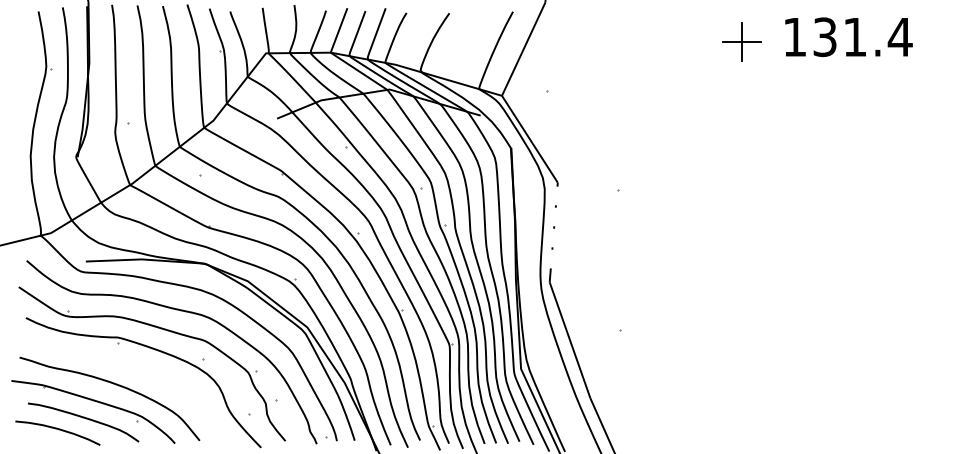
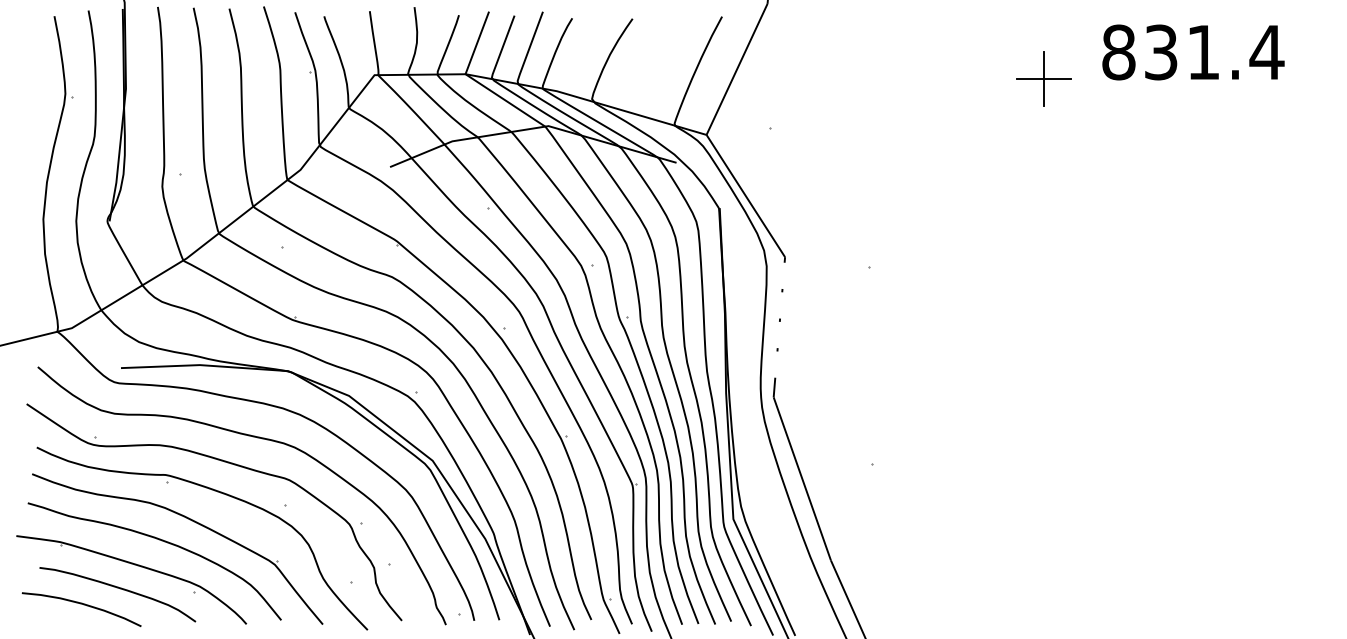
text: (794, 37) -> (1118, 52), 131.4 -> 831.4
part: (741, 41) -> (1043, 78), moved
part: (135, 369) -> (190, 520), added

